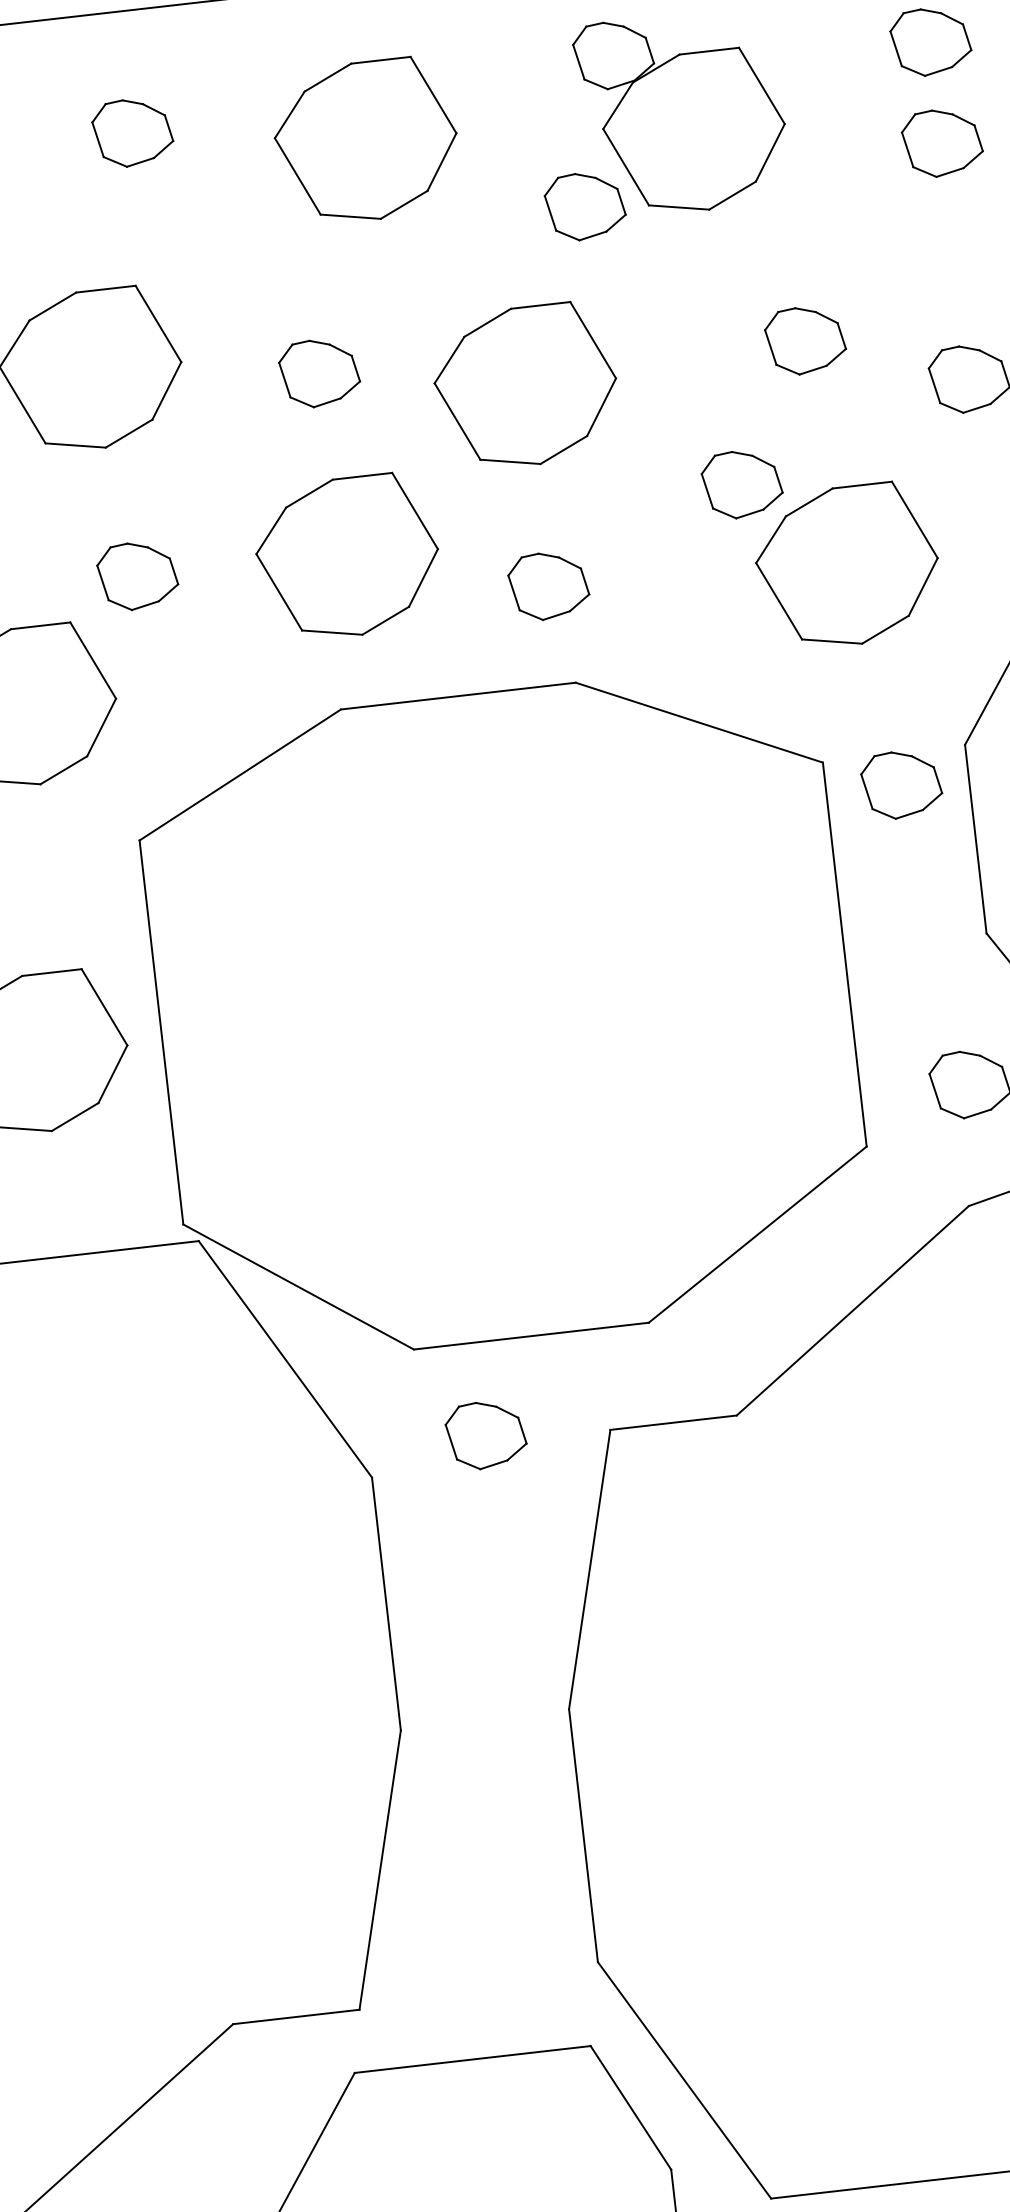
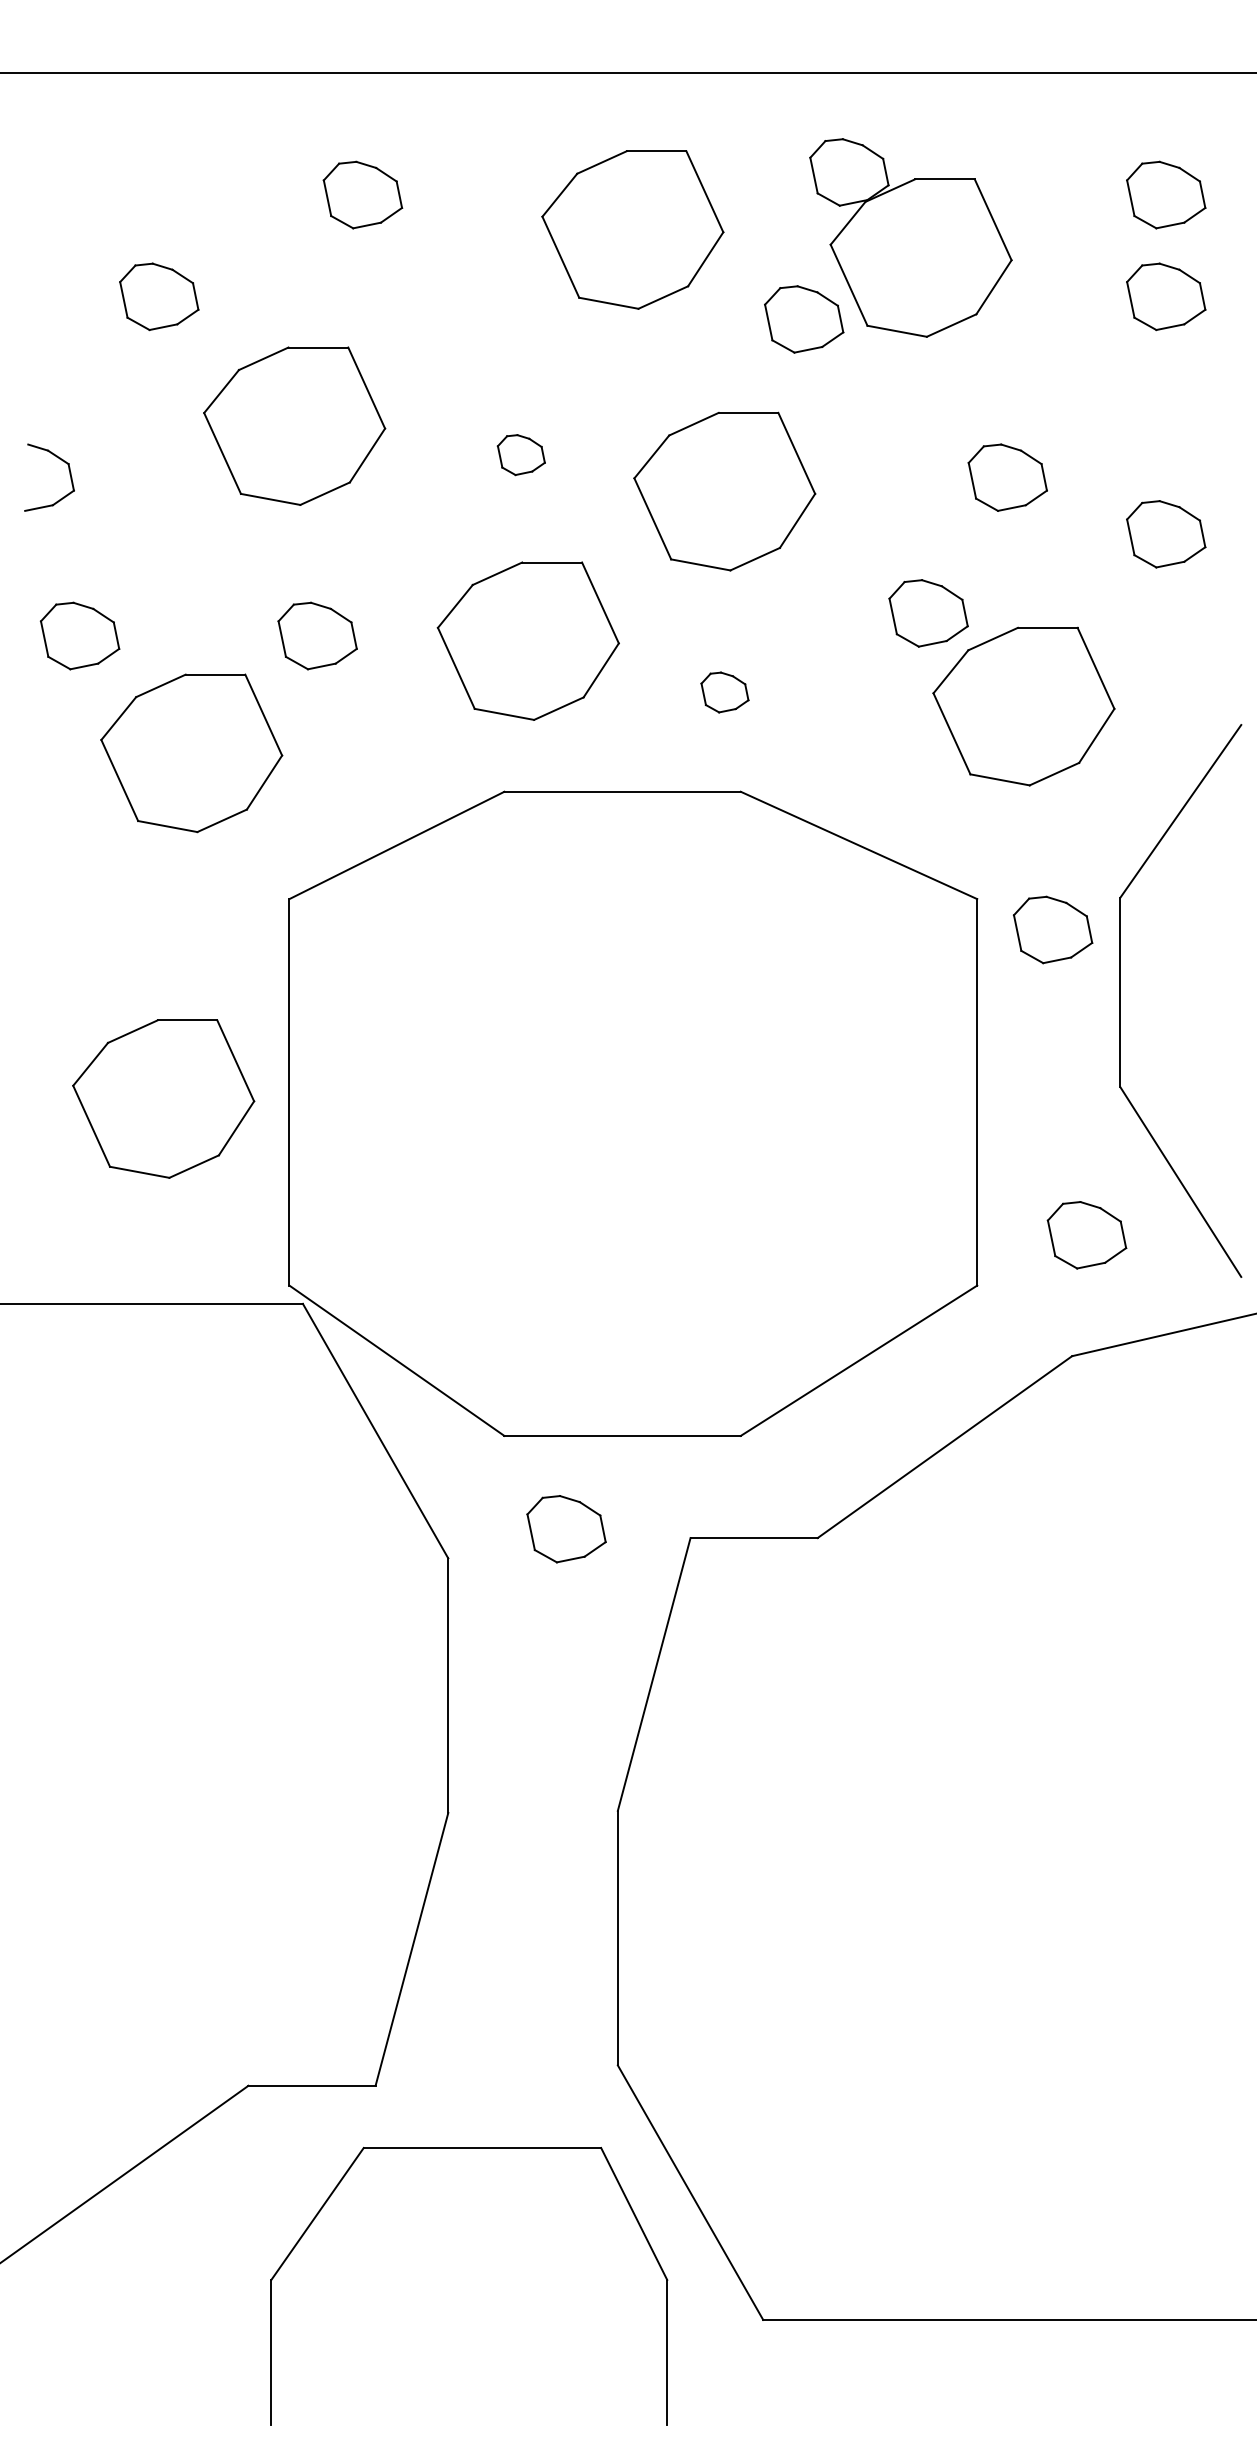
part: (365, 140) -> (632, 229), moved
part: (319, 372) -> (521, 454), size x0.6
part: (548, 585) -> (724, 692), size x0.6

